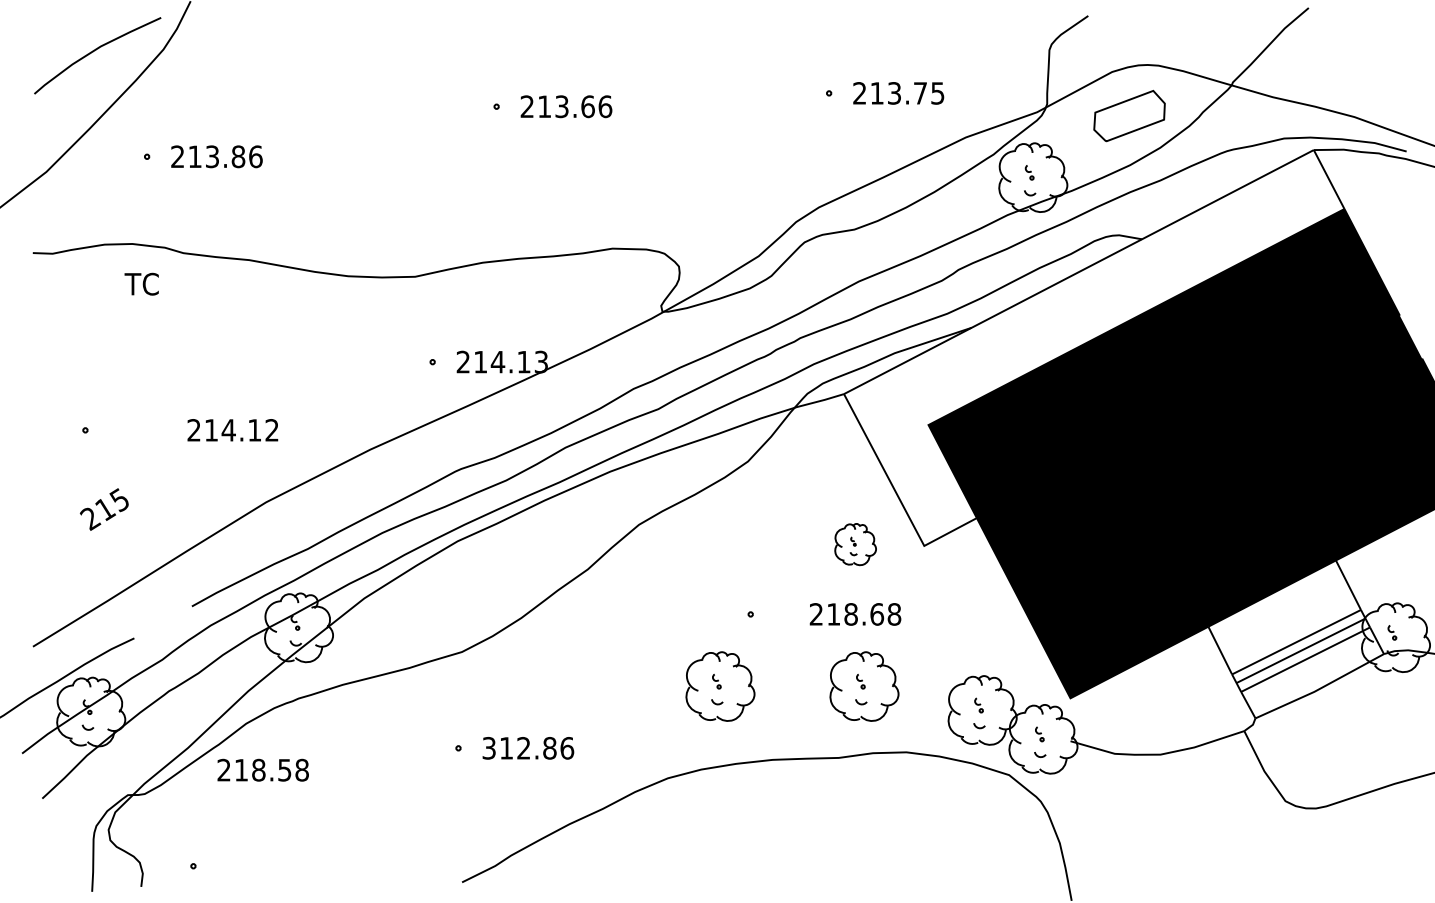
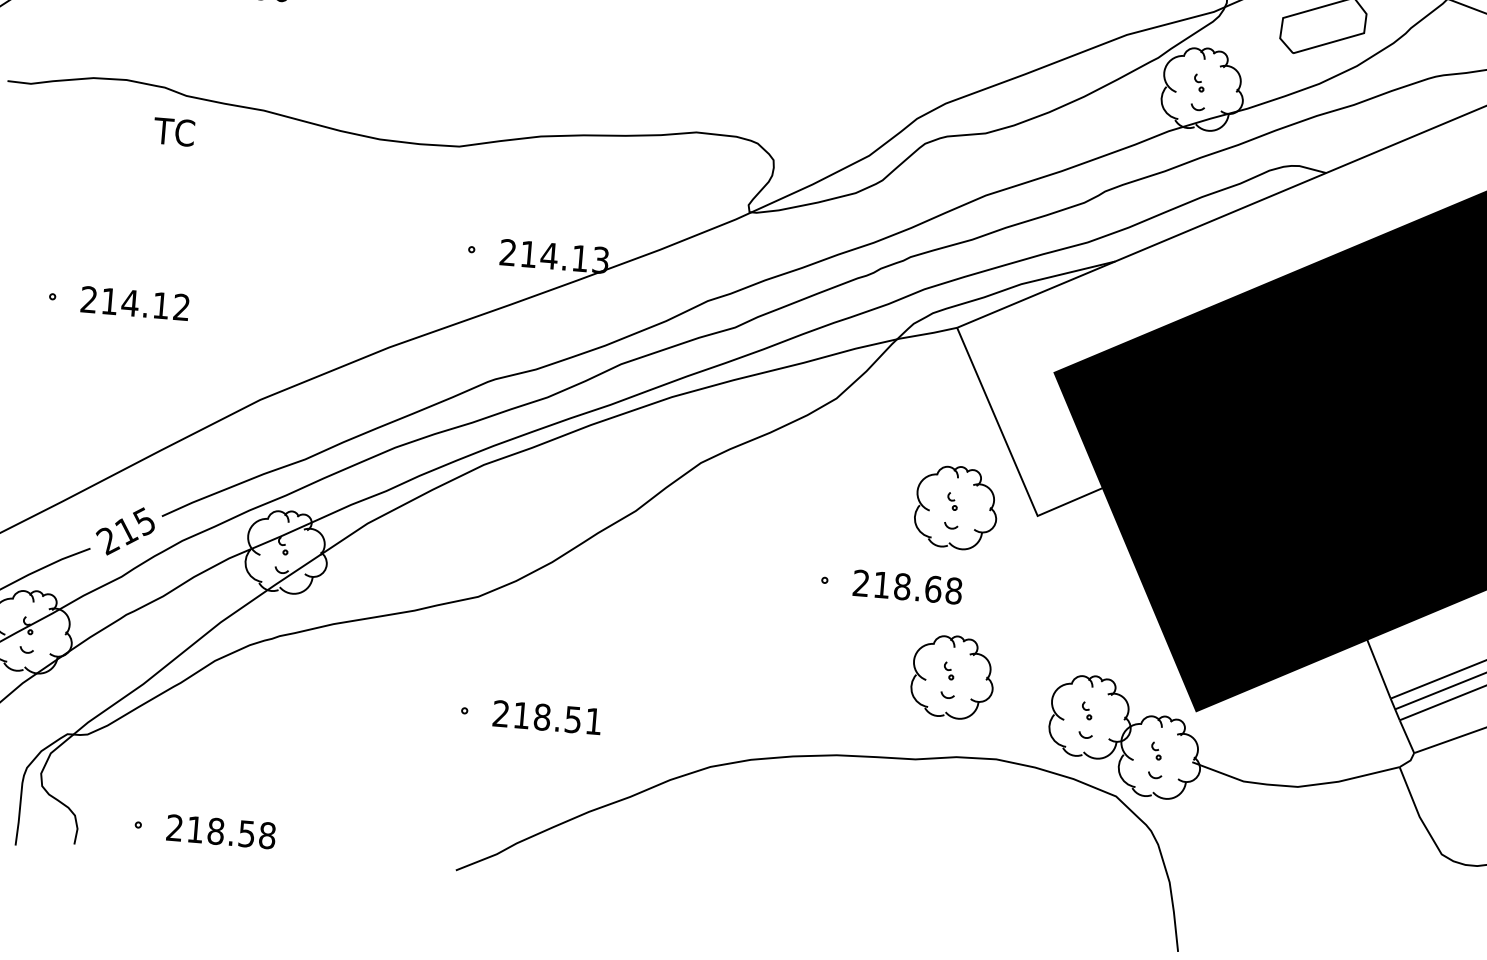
text: (141, 283) -> (173, 131), moved
text: (232, 430) -> (134, 303), moved
text: (104, 509) -> (125, 531), moved
part: (855, 544) -> (956, 507), size x1.67
text: (855, 614) -> (907, 587), moved
part: (720, 686) -> (781, 663), removed
text: (528, 748) -> (547, 717), 312.86 -> 218.51
text: (262, 769) -> (220, 830), moved

